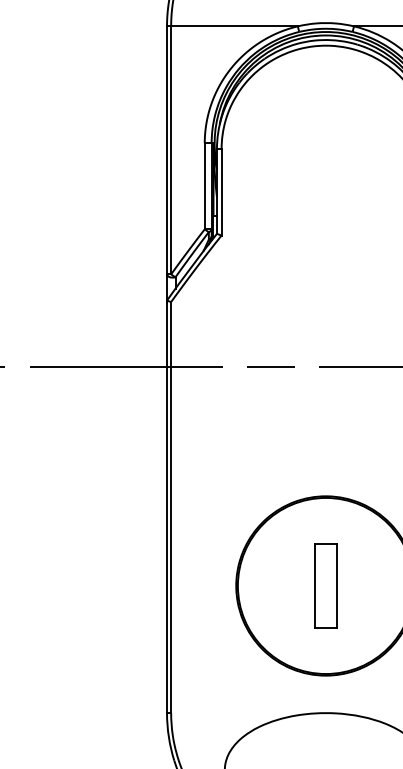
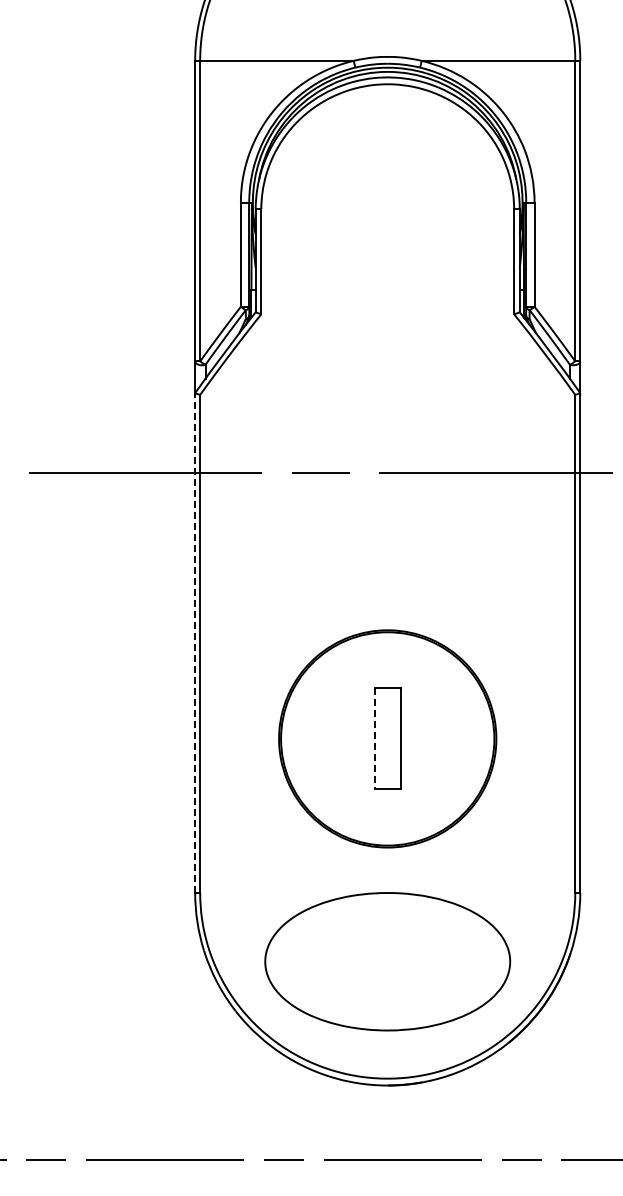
line: (167, 508) -> (195, 644), solid -> dashed
line: (315, 586) -> (374, 739), solid -> dashed

